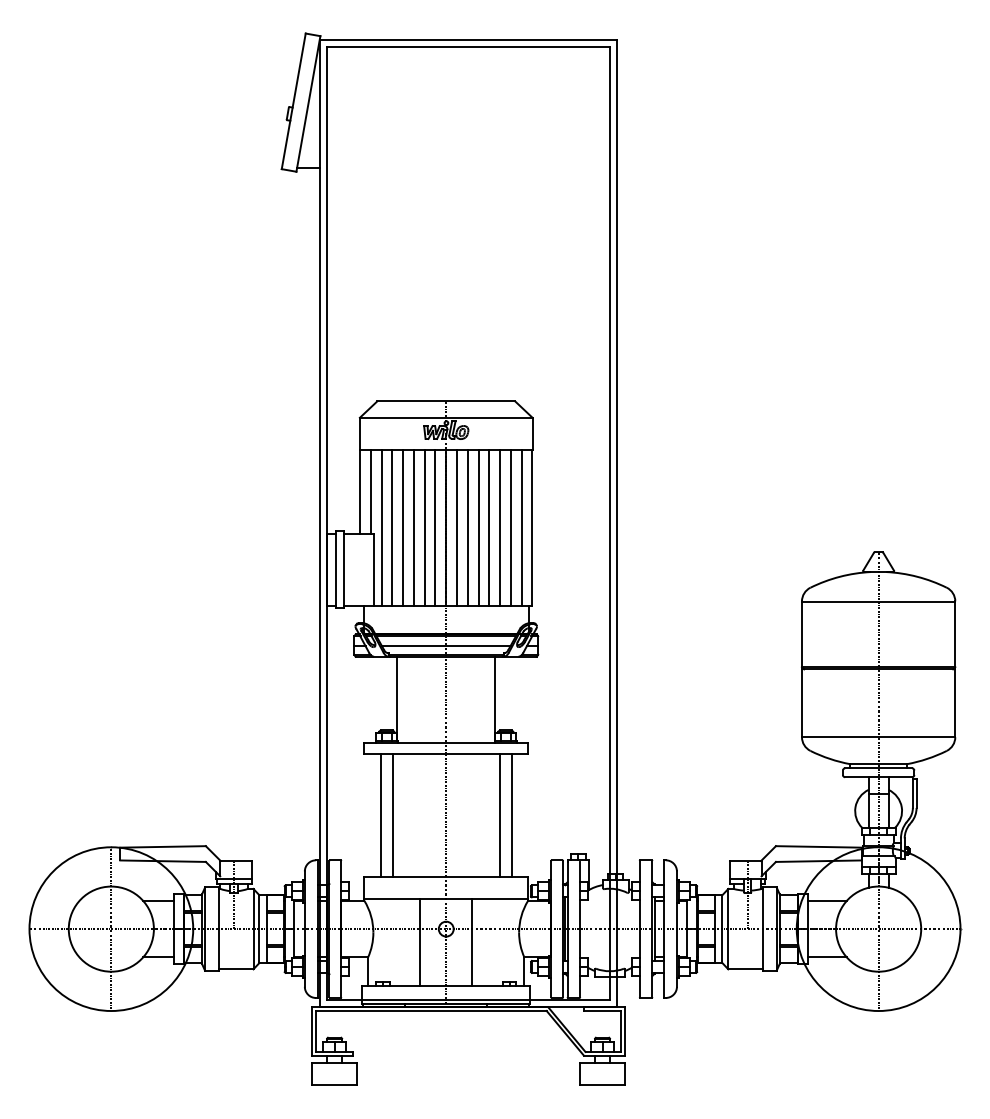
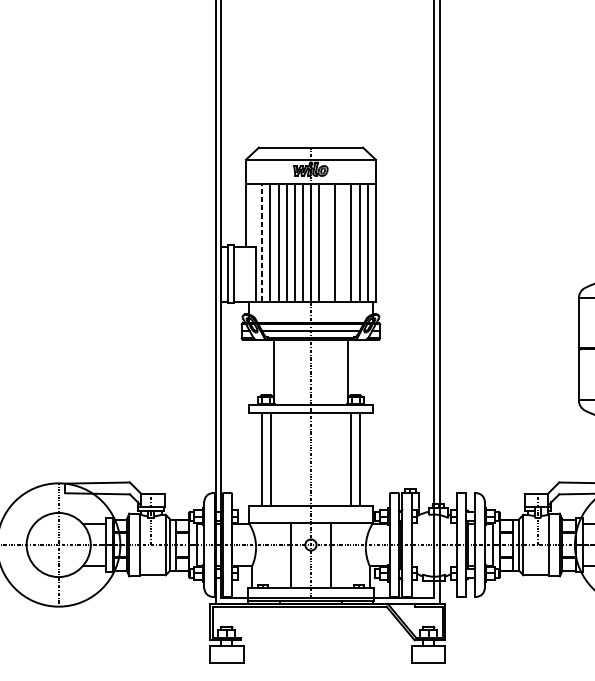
line: (370, 491) -> (253, 215), removed
line: (381, 527) -> (262, 242), solid -> dashed
line: (467, 527) -> (326, 242), removed
line: (489, 527) -> (343, 242), removed

